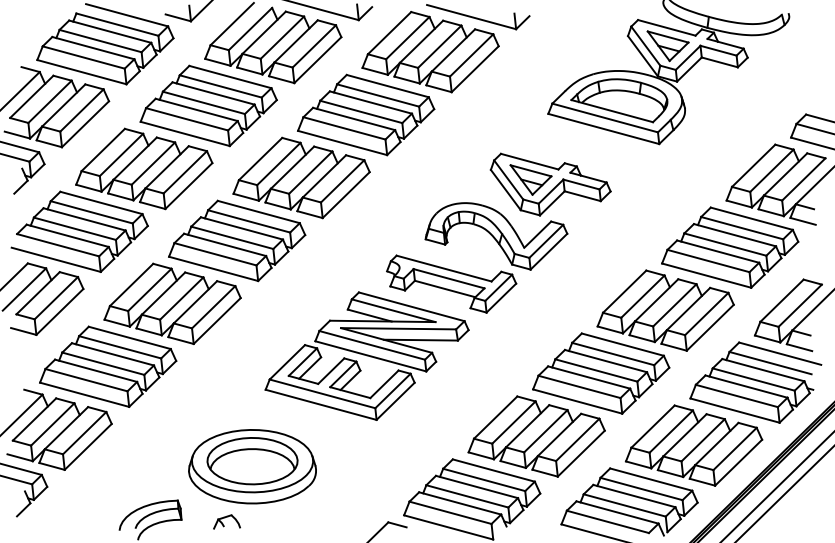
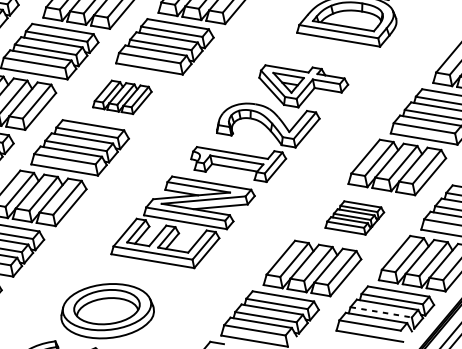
part: (301, 177) -> (122, 97), size x0.6
part: (601, 373) -> (354, 217), size x0.6
line: (624, 505) -> (381, 312), solid -> dashed

